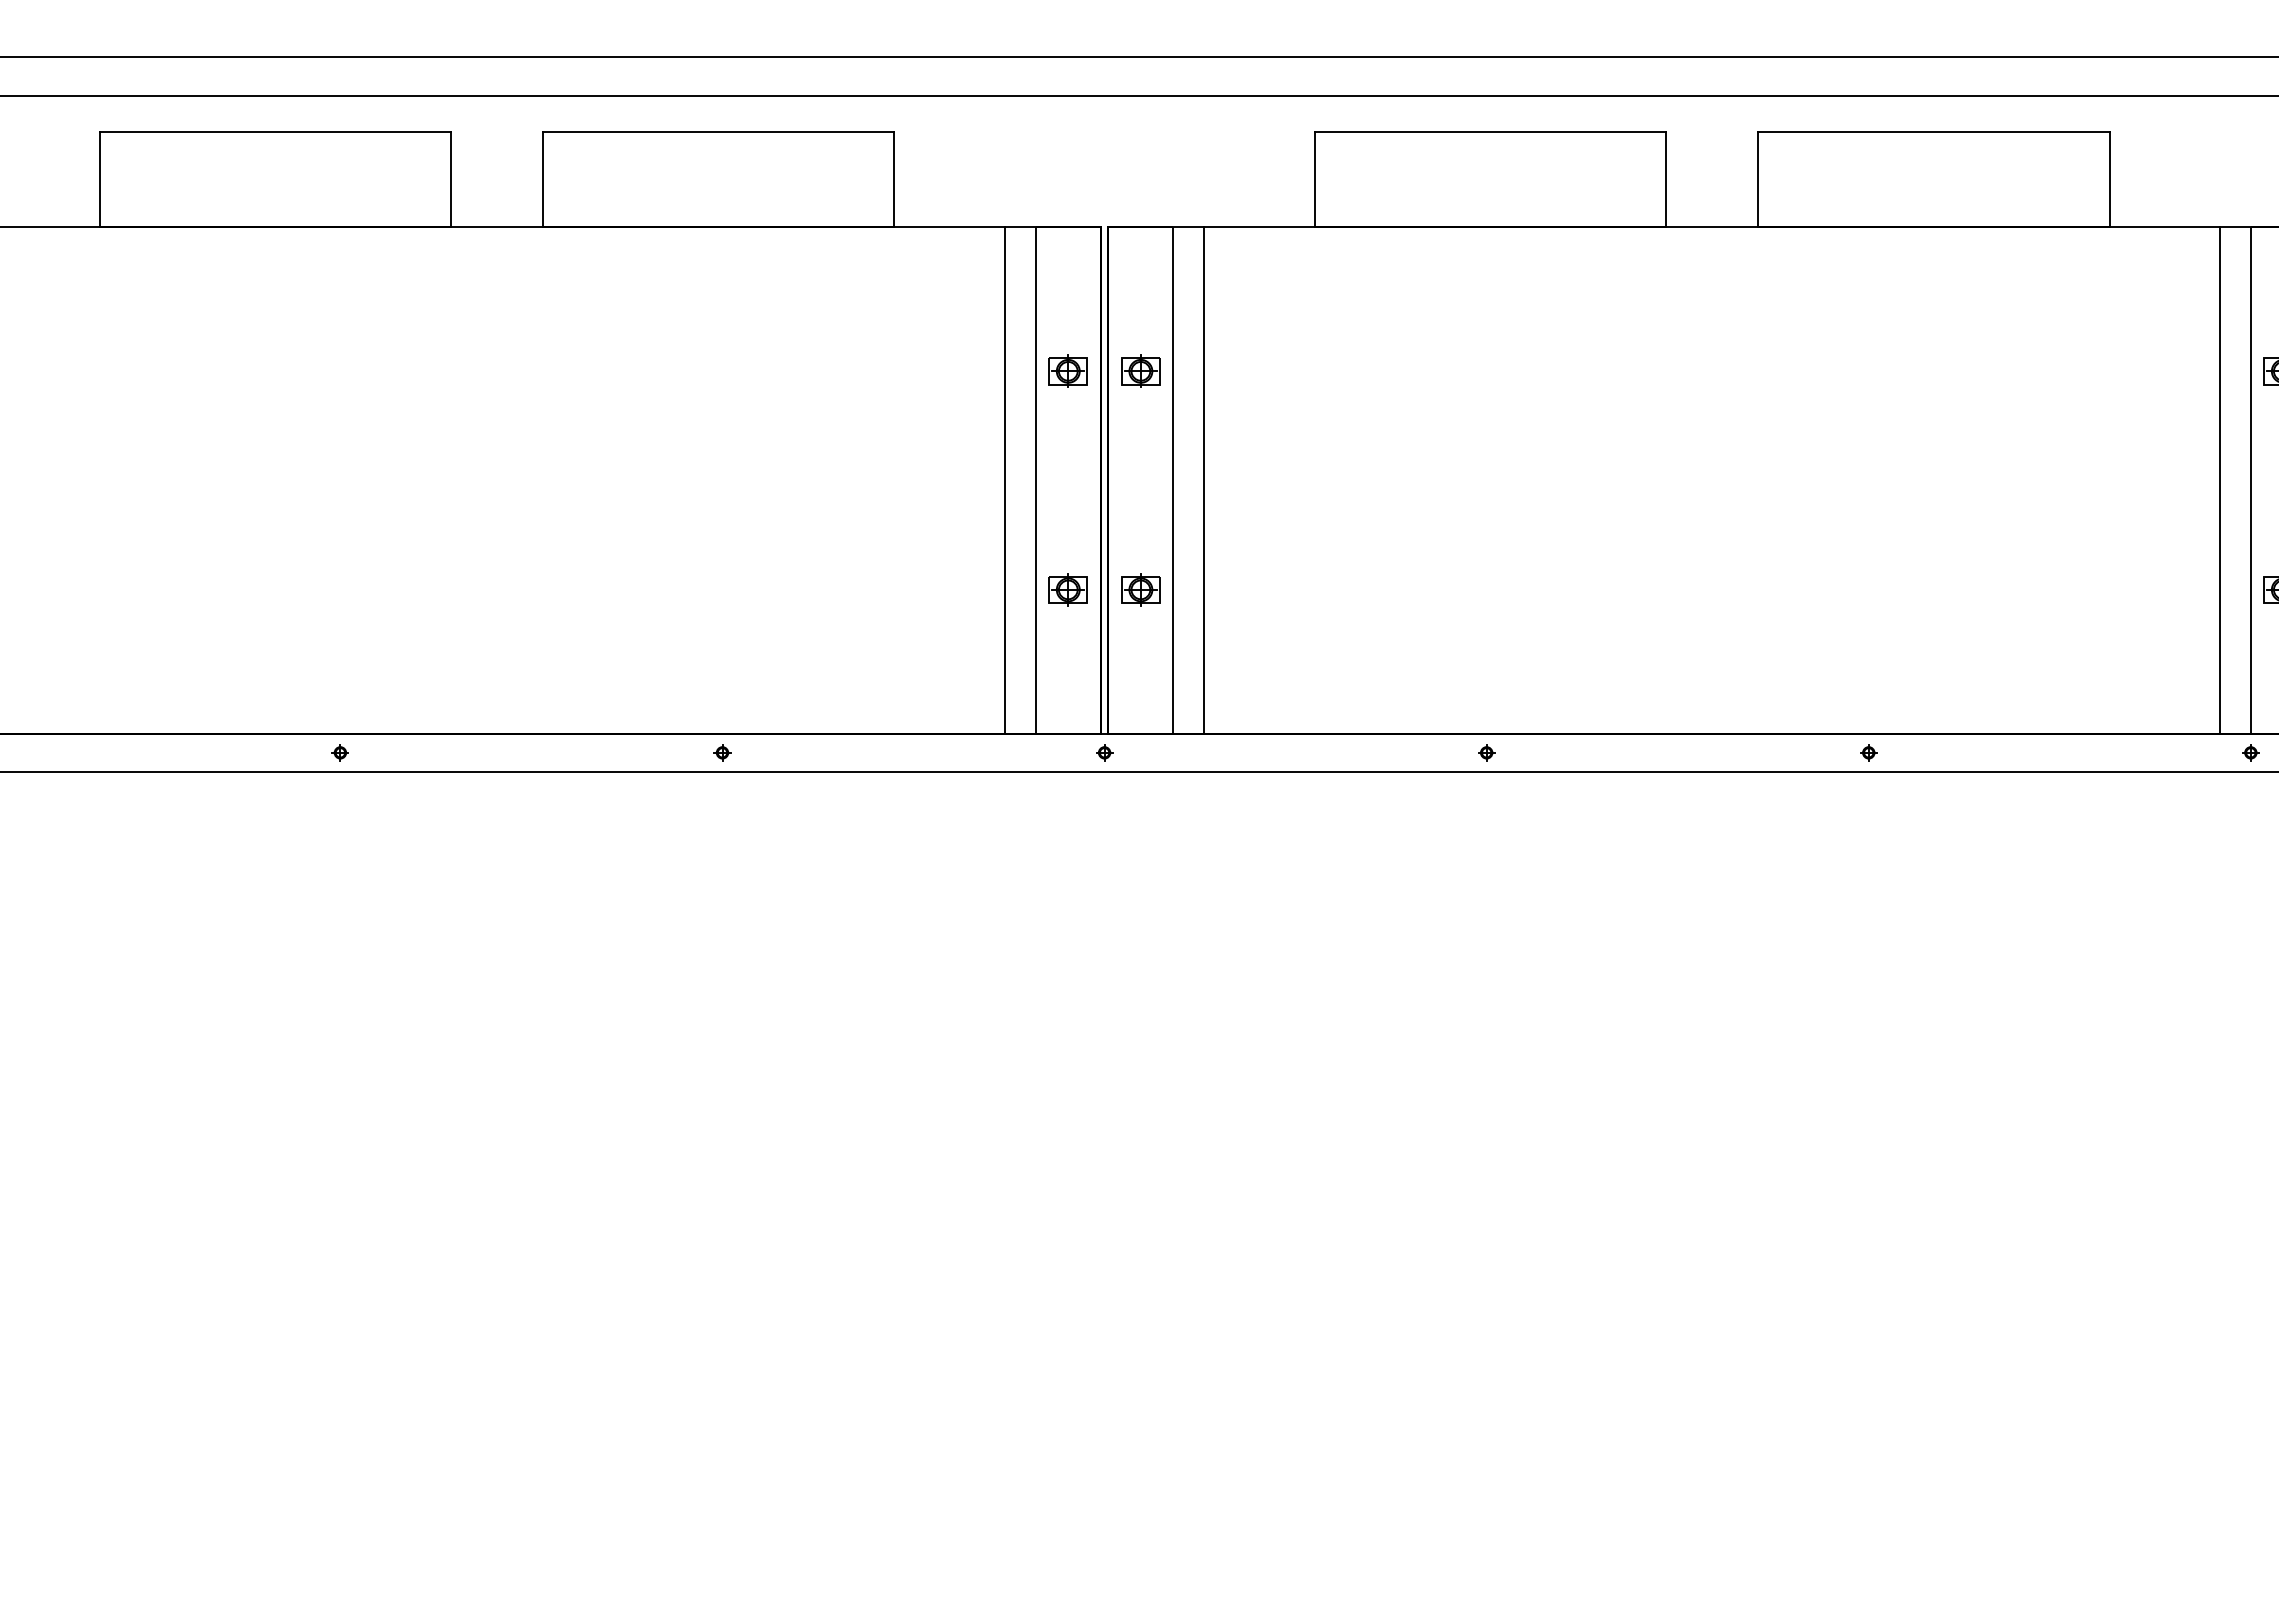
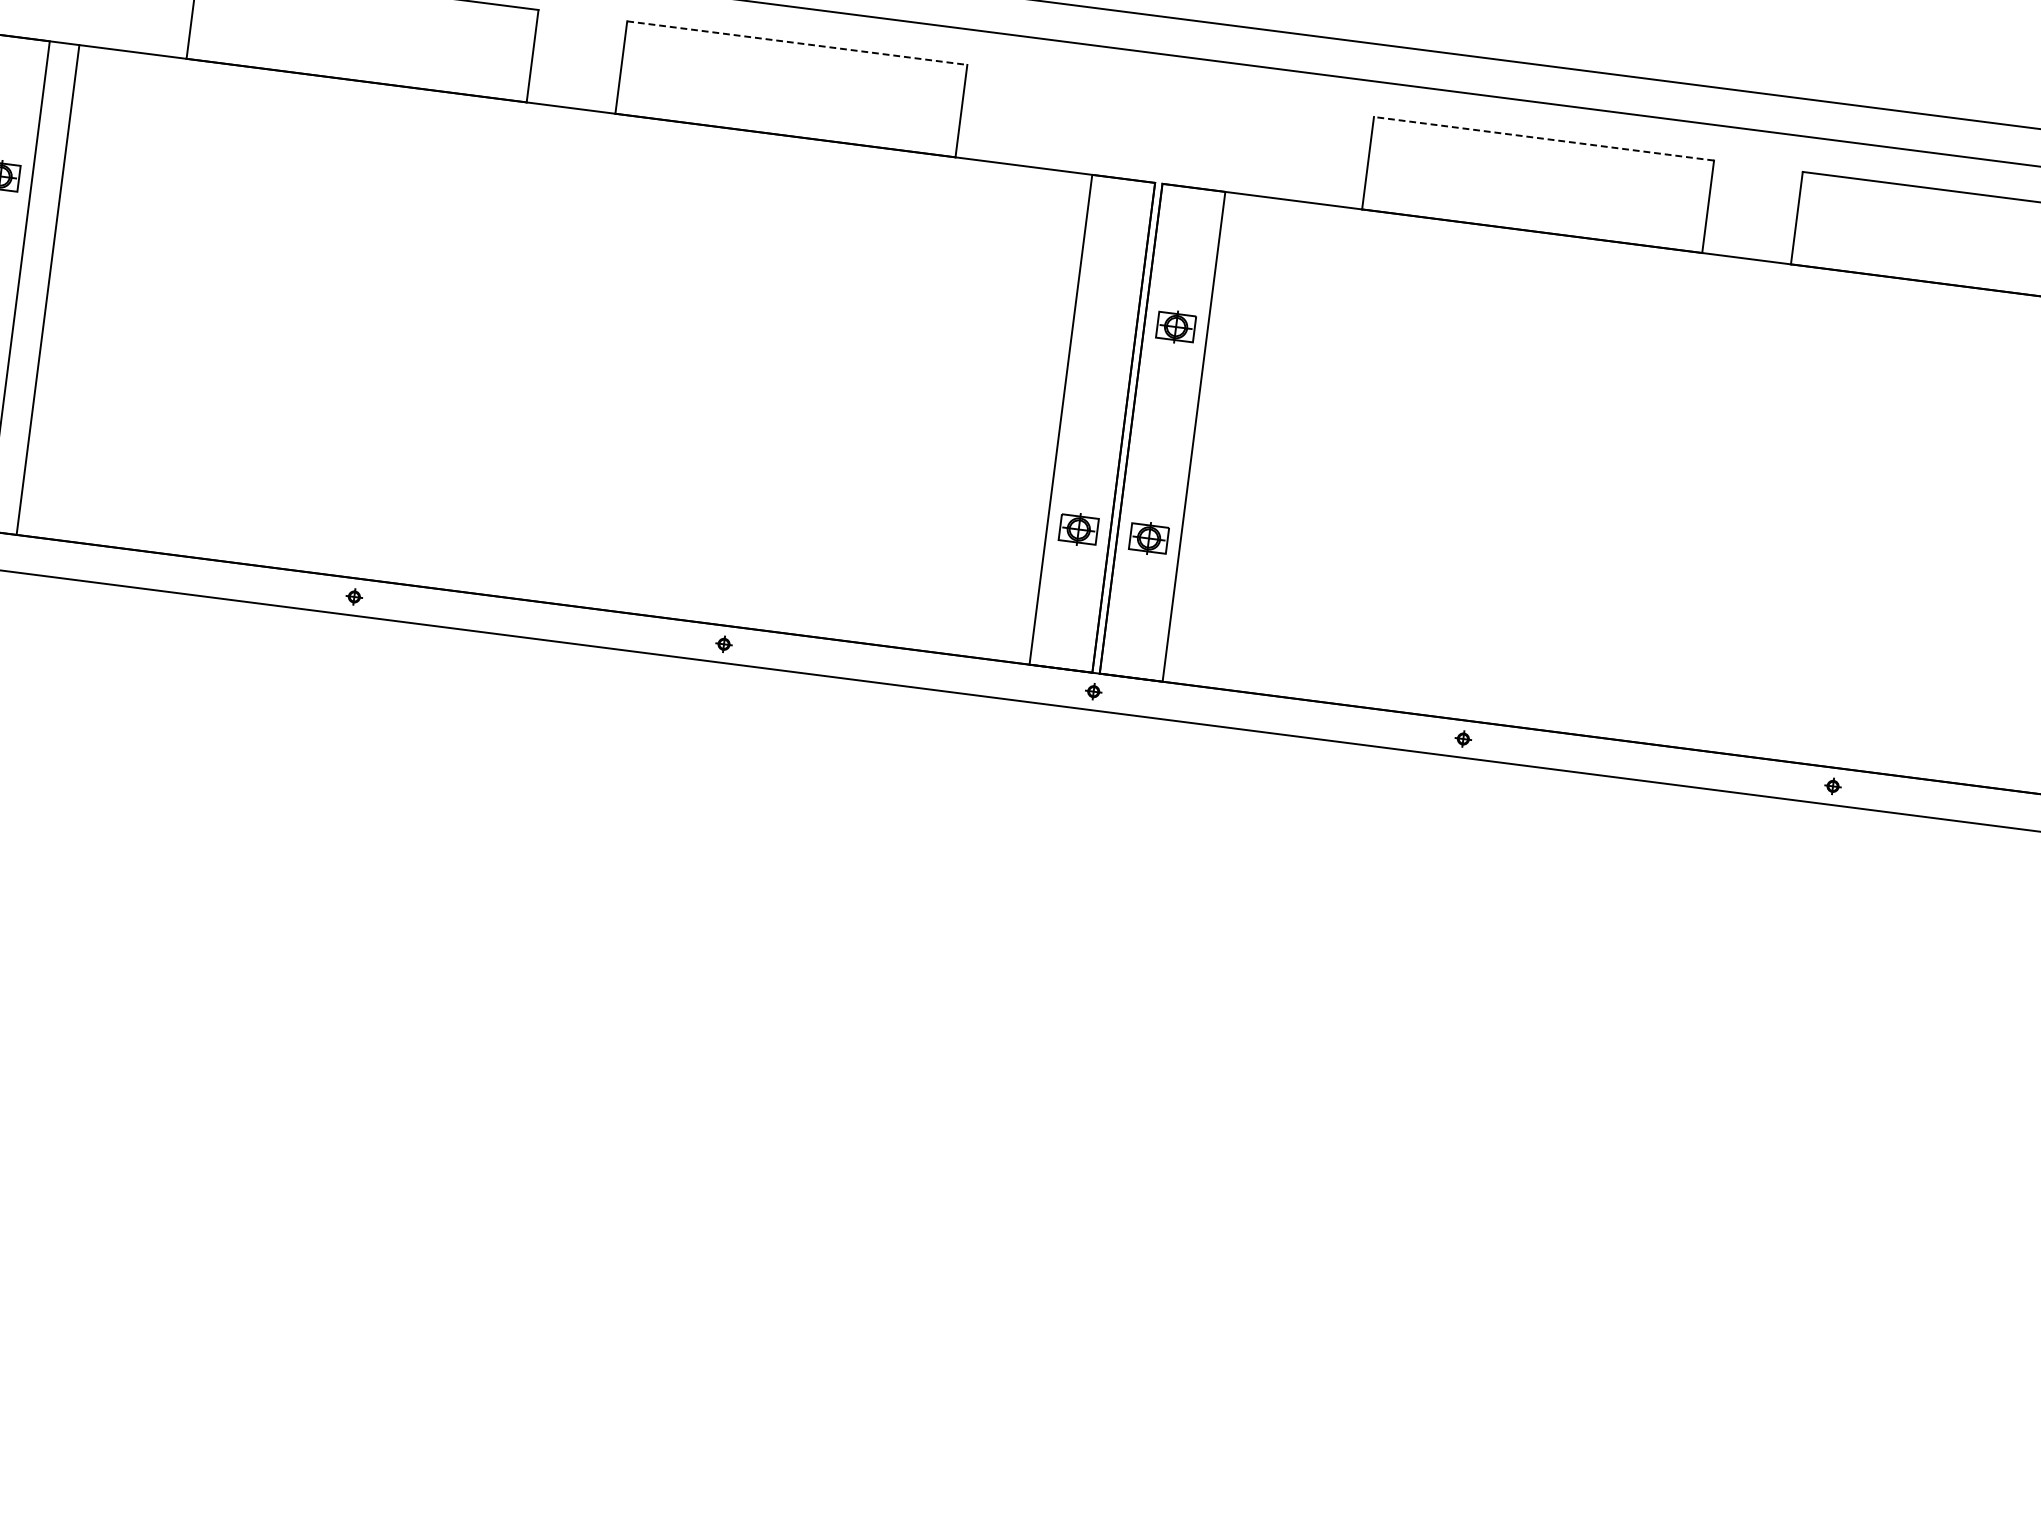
line: (718, 131) -> (797, 42), solid -> dashed
line: (1490, 131) -> (1544, 138), solid -> dashed
part: (1067, 370) -> (1105, 317), removed
line: (1005, 480) -> (1031, 415), removed
line: (1203, 480) -> (1223, 440), removed

